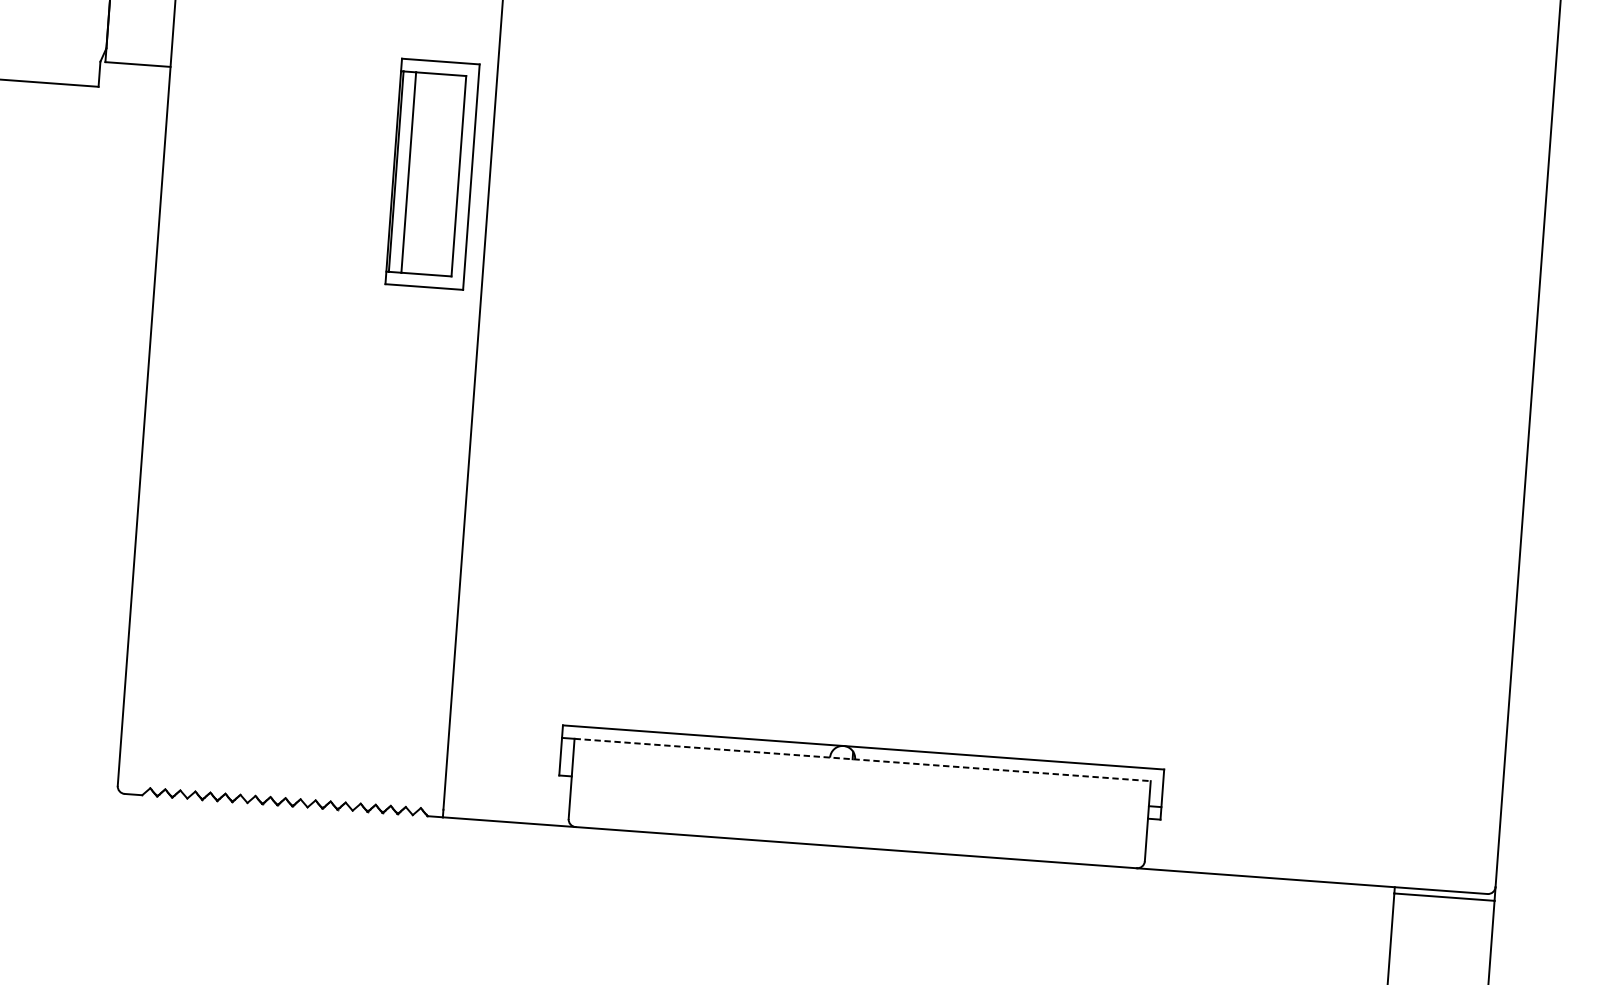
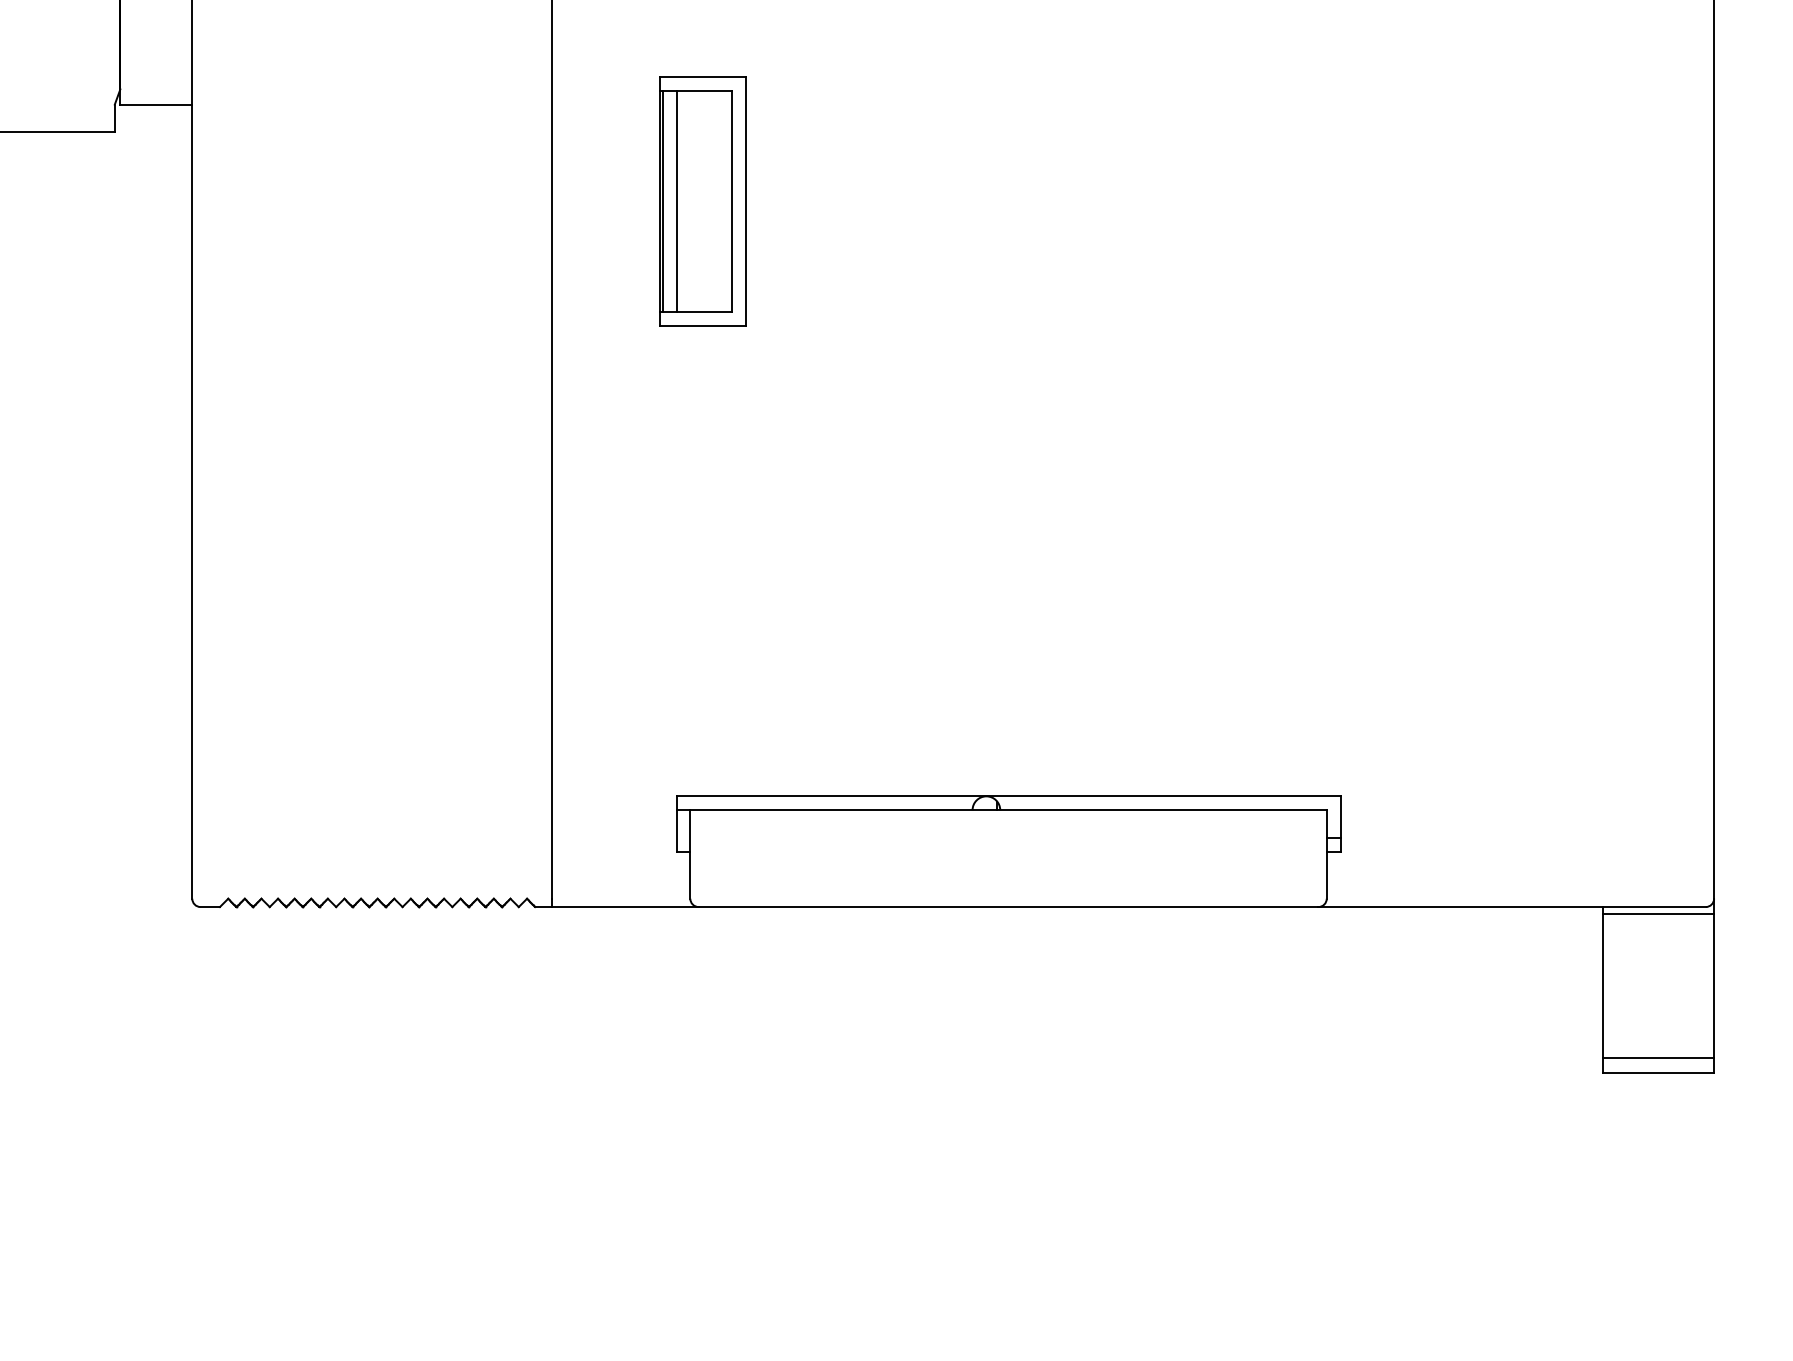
part: (432, 174) -> (702, 201), moved
line: (863, 760) -> (1009, 810), dashed -> solid

